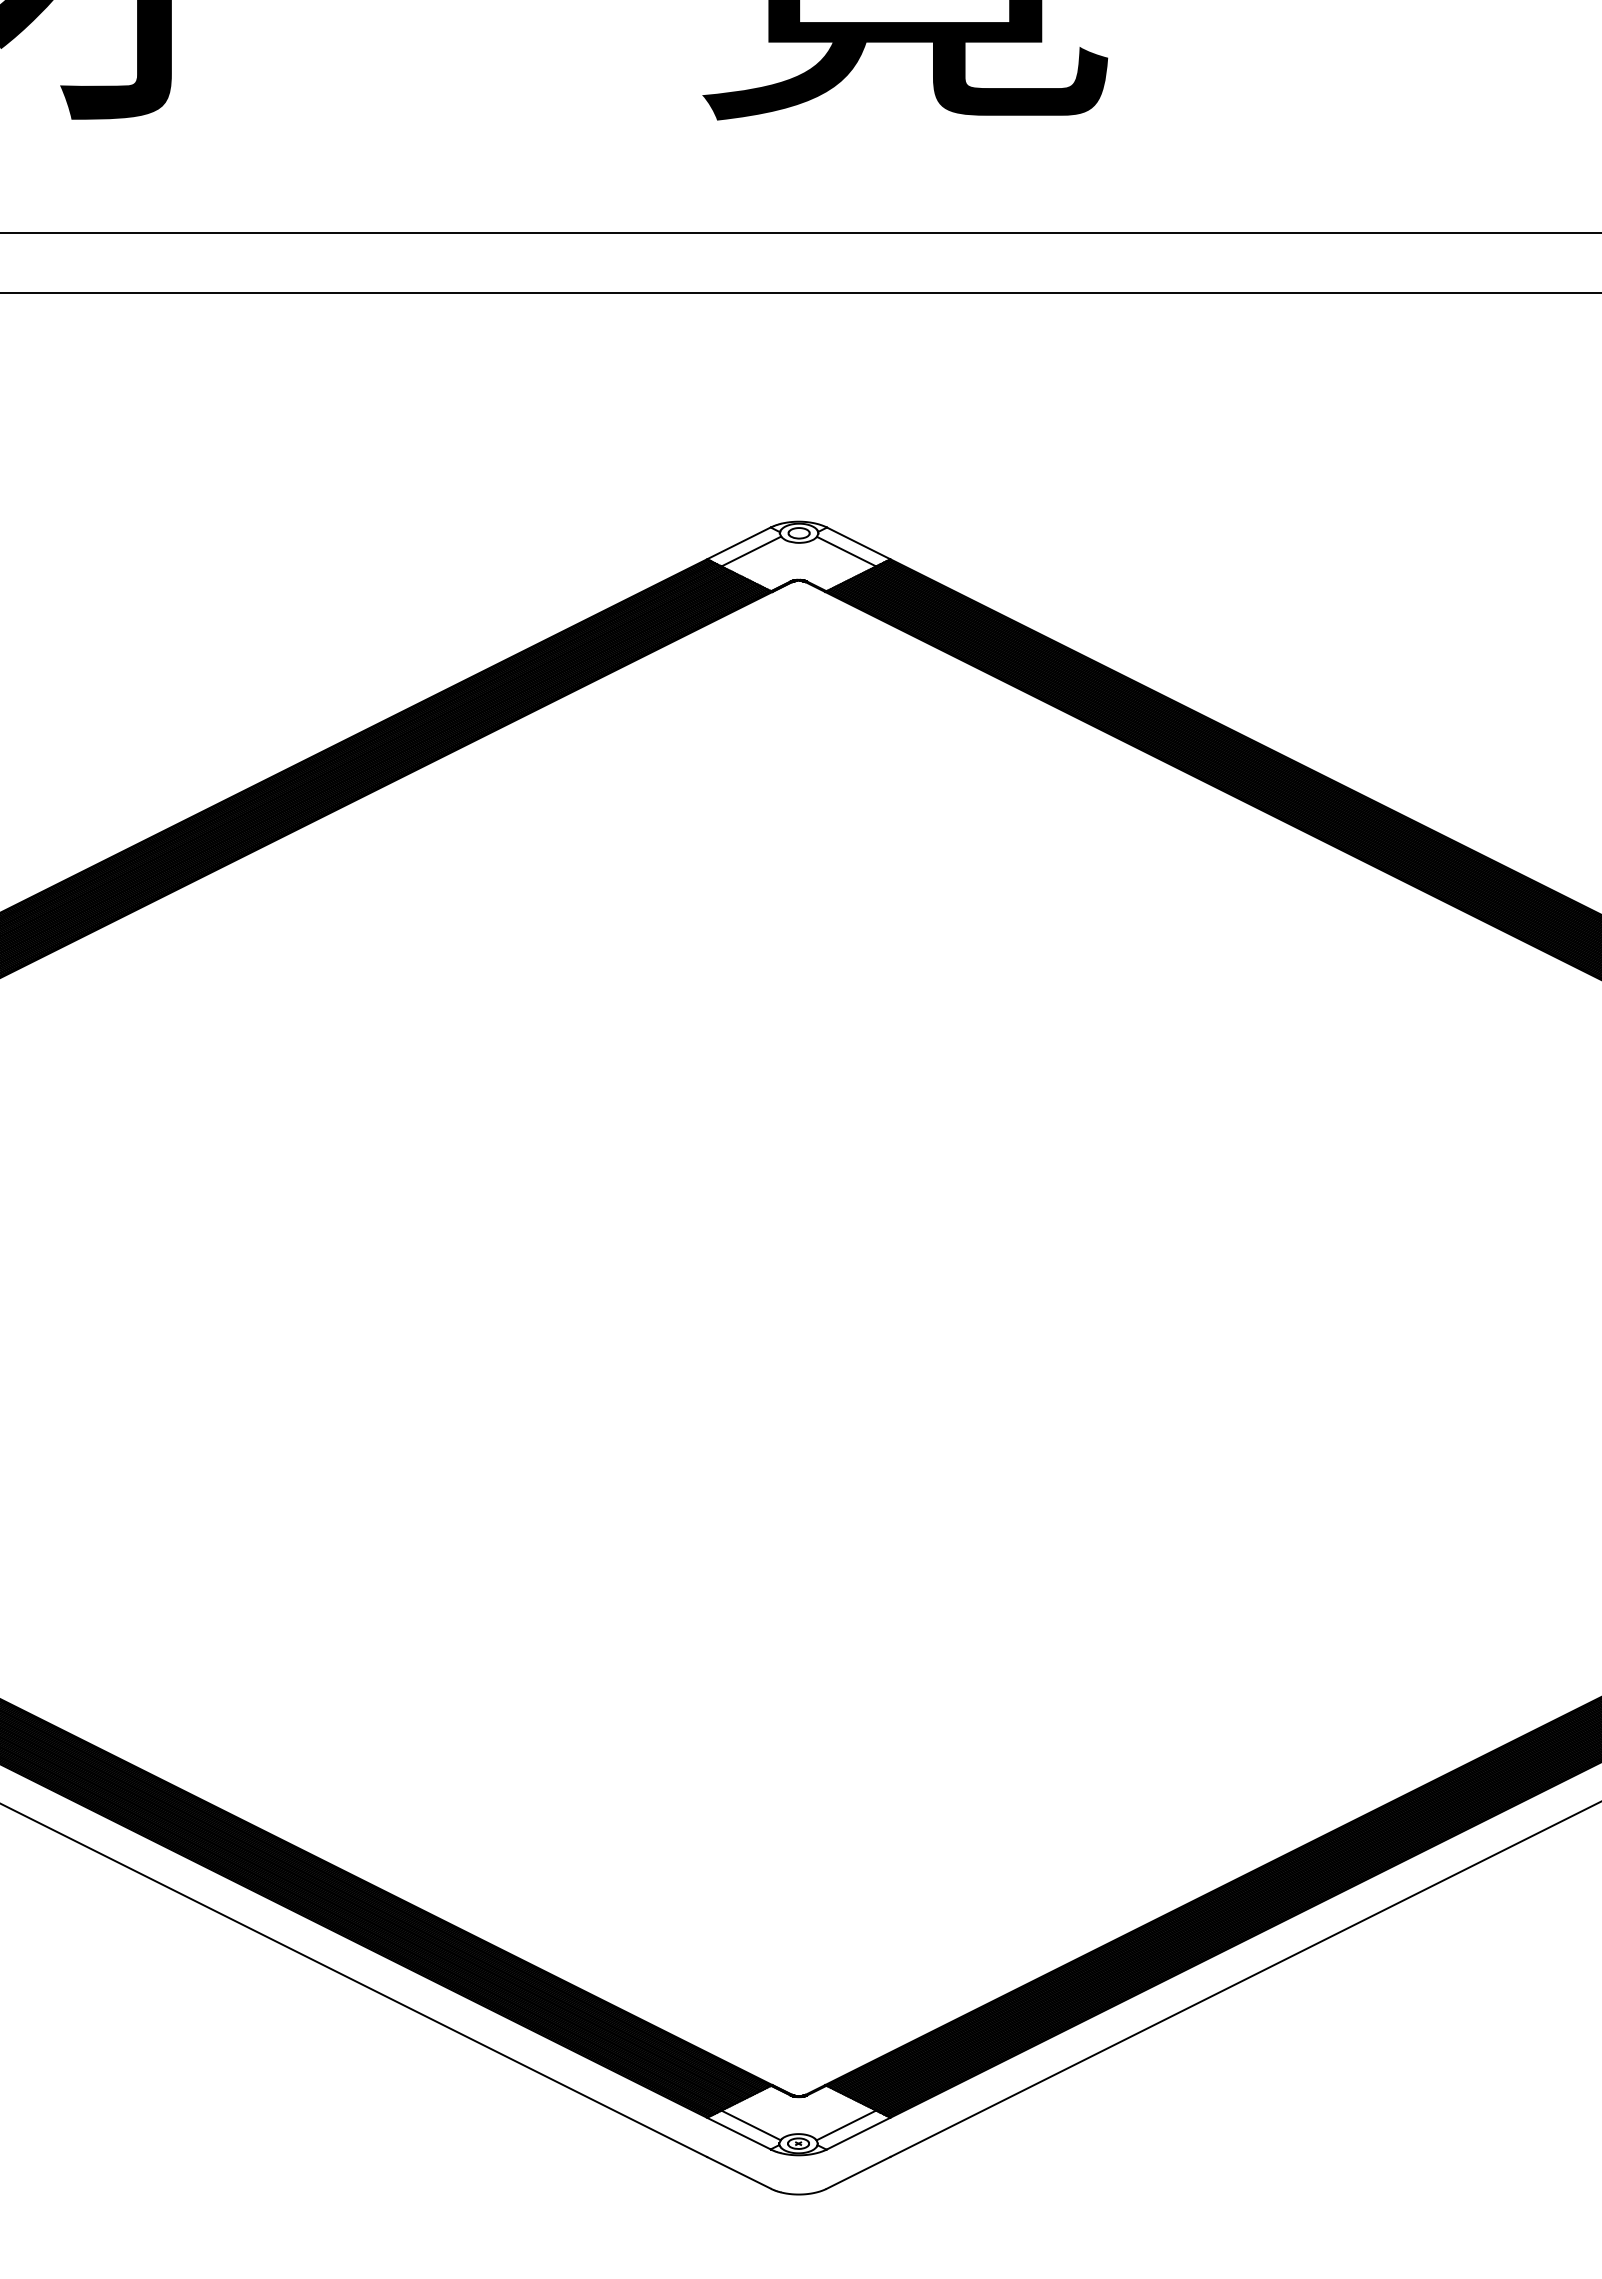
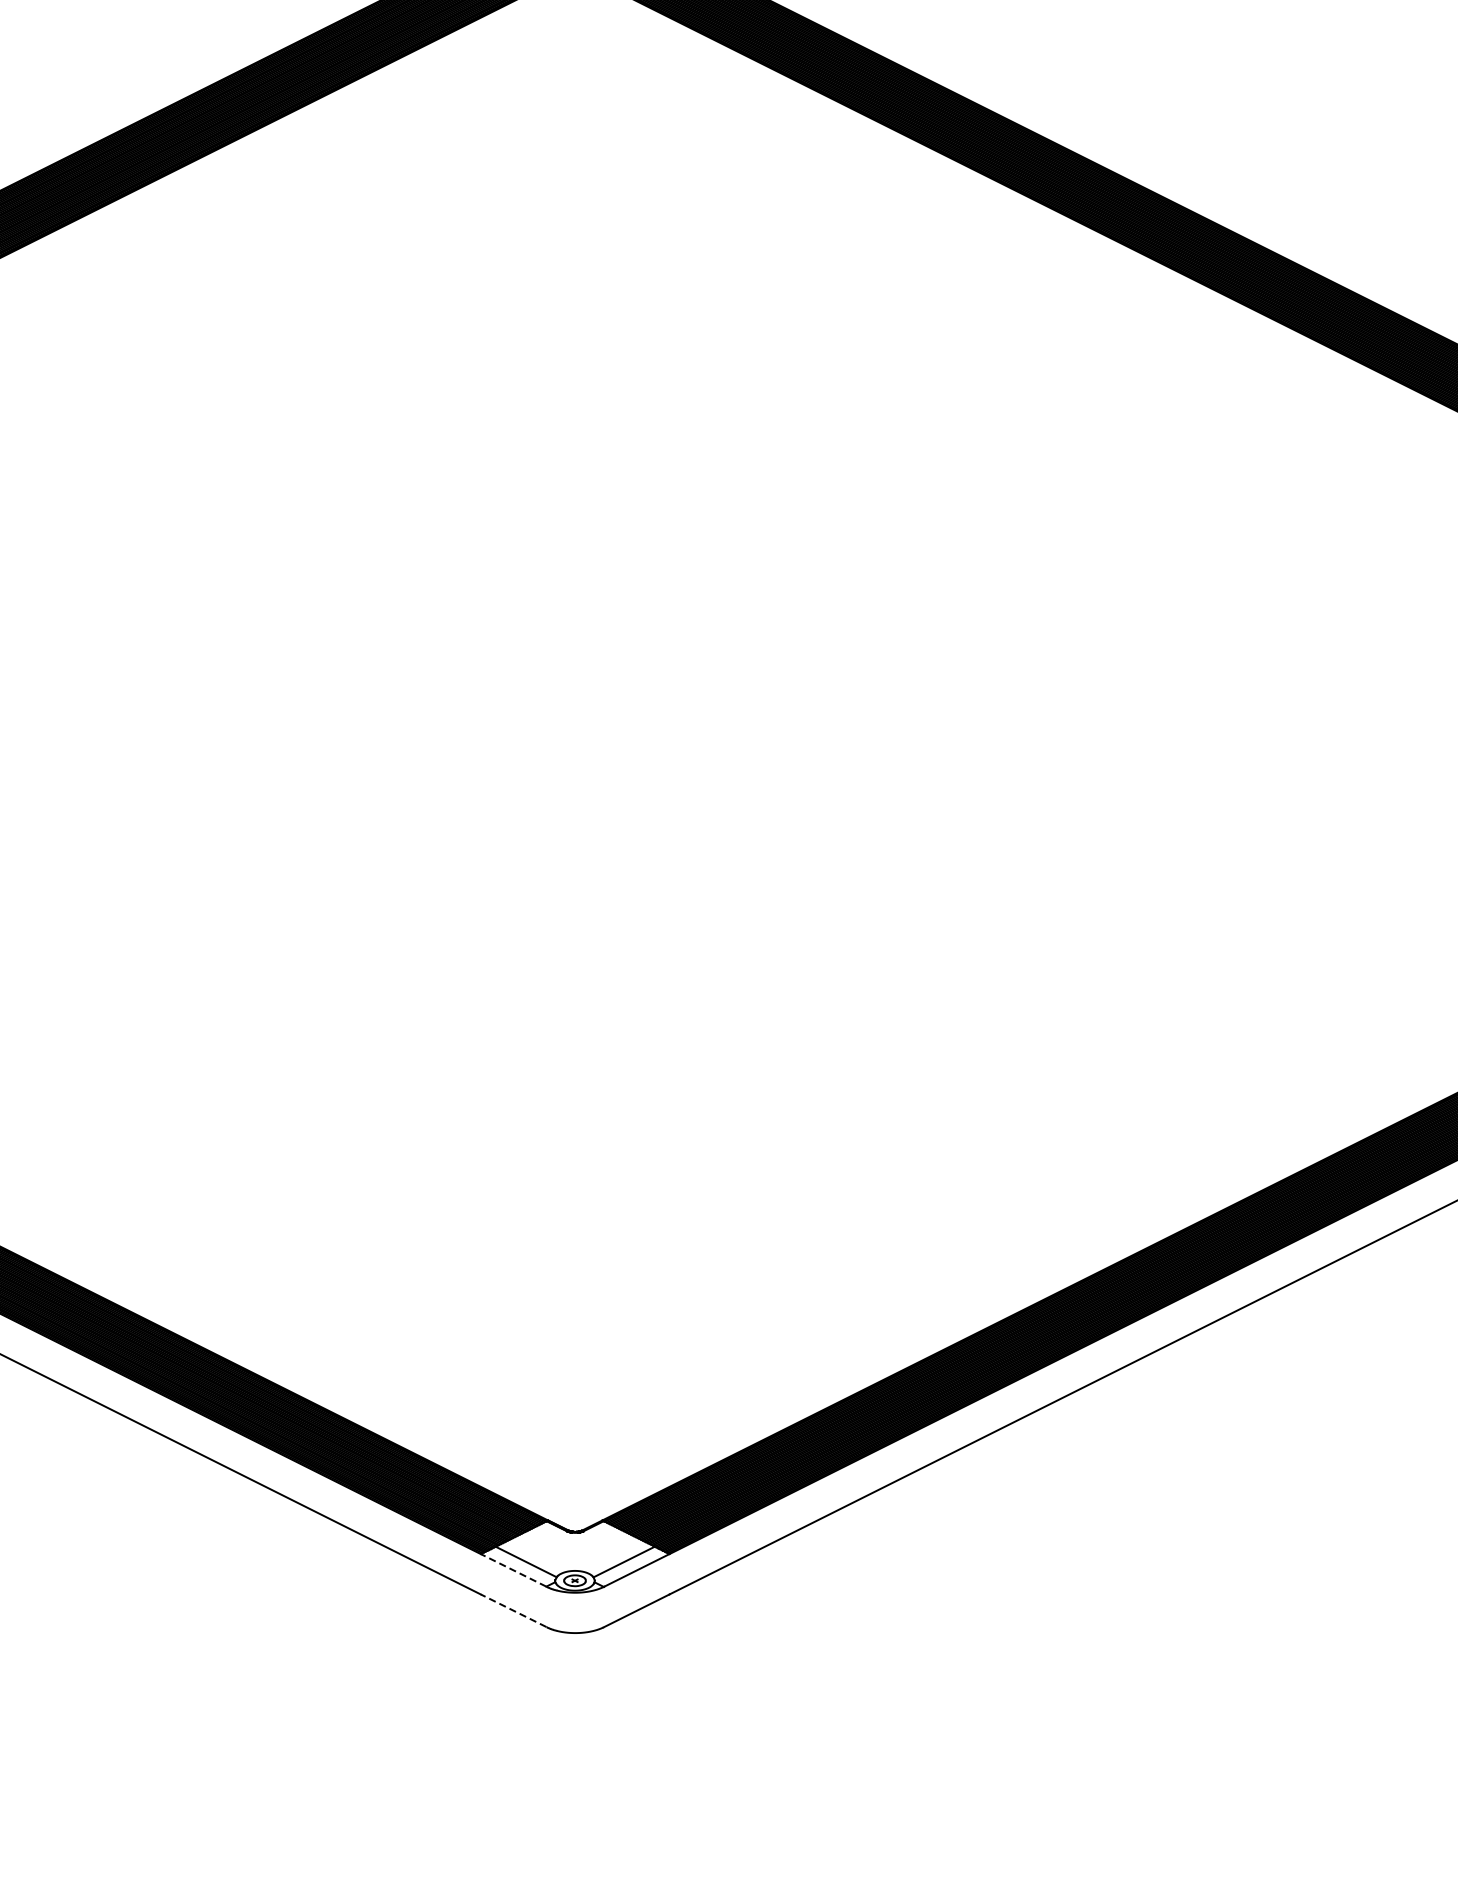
line: (738, 2133) -> (513, 1570), solid -> dashed
line: (738, 2172) -> (513, 1610), solid -> dashed

